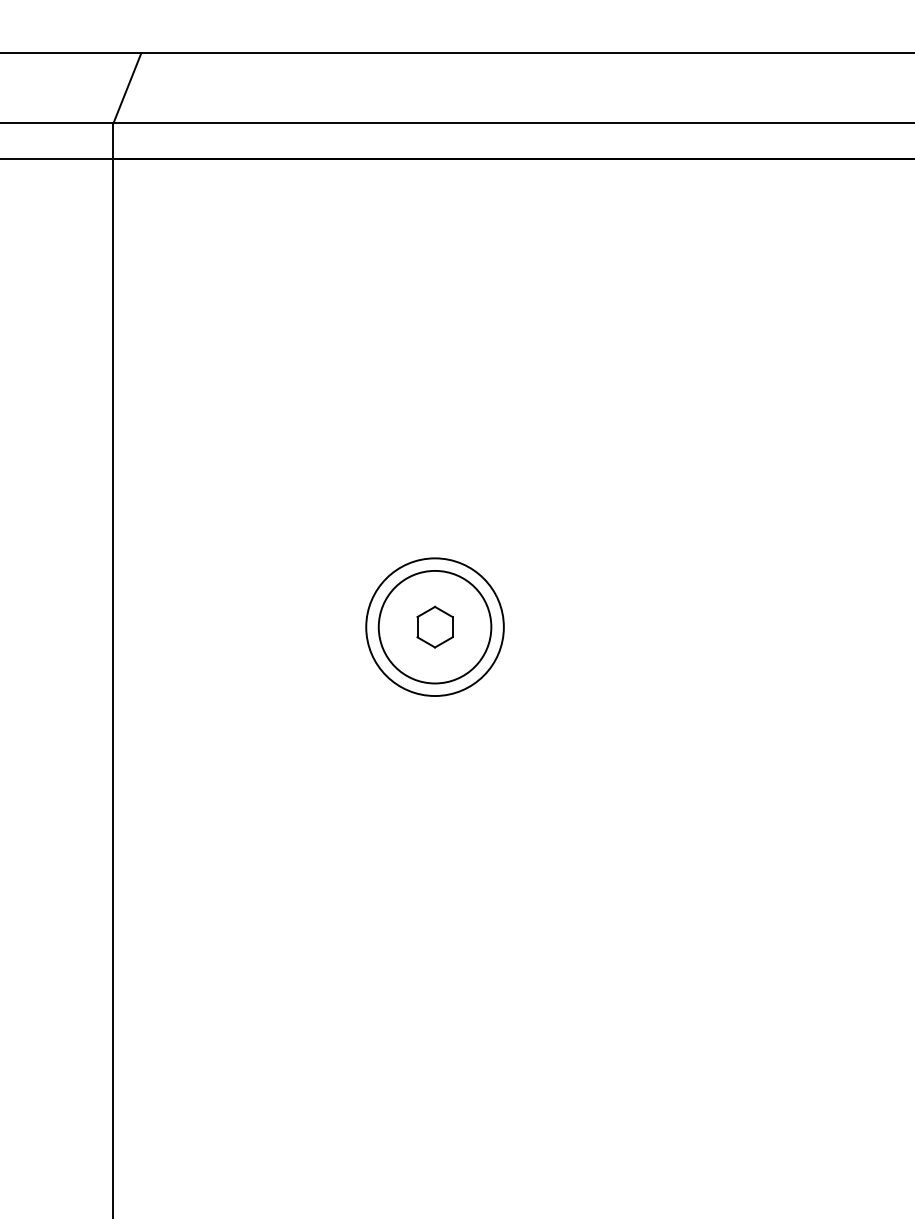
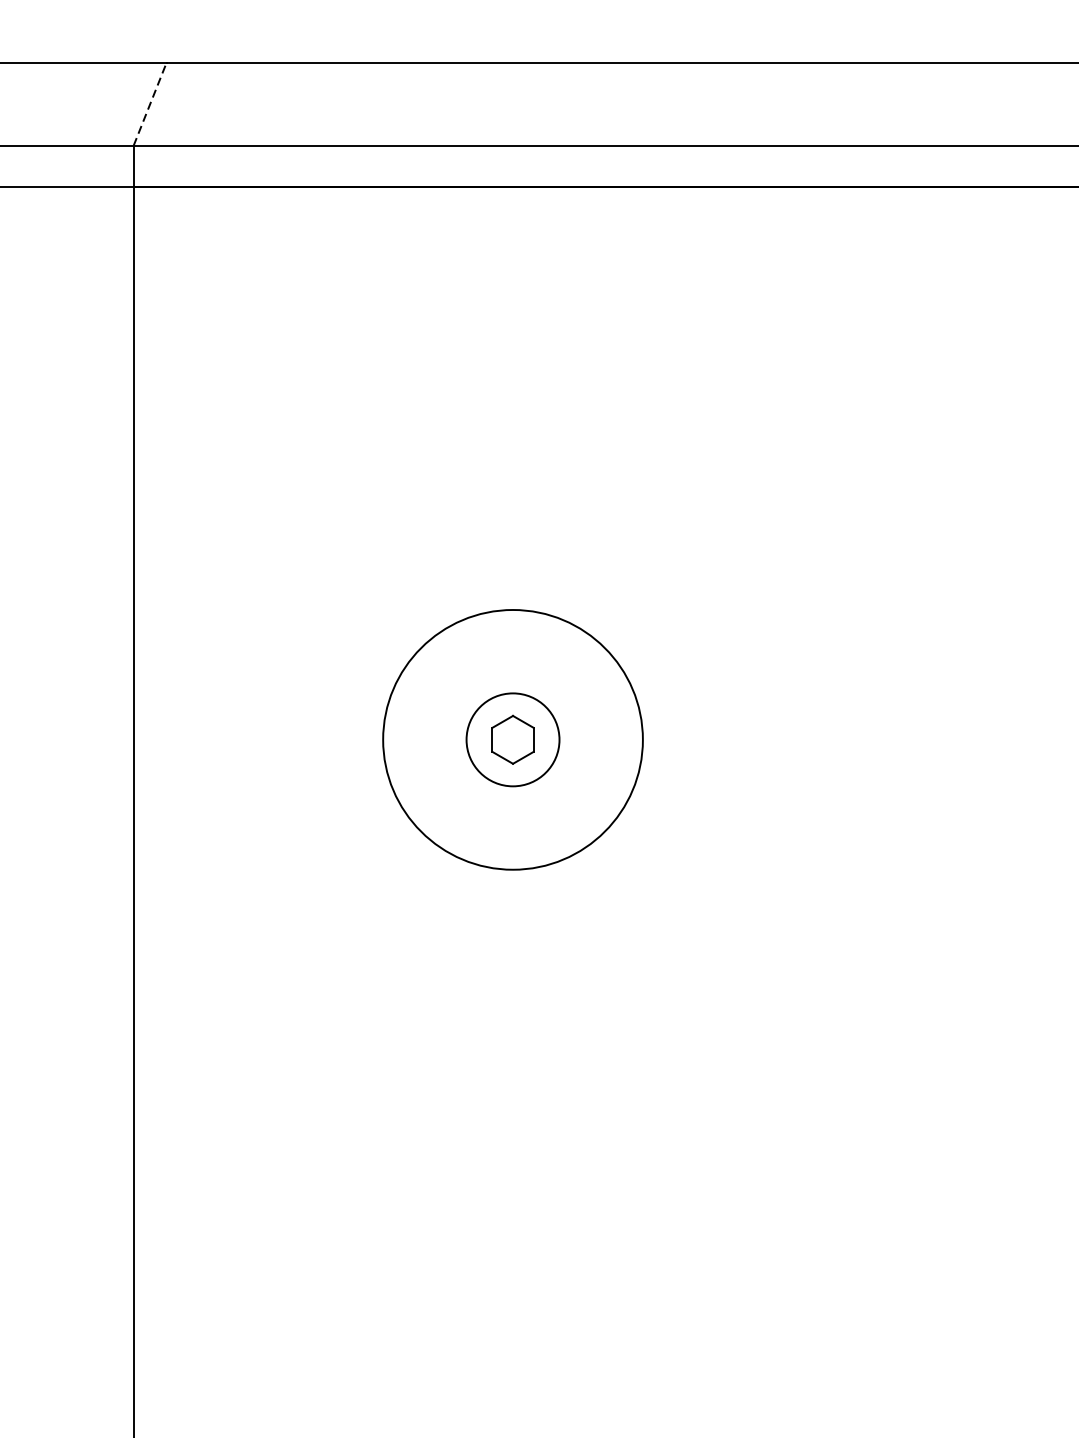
line: (127, 88) -> (150, 104), solid -> dashed
circle: (434, 626) -> (512, 739), size x0.7
circle: (434, 627) -> (512, 740), size x1.6

